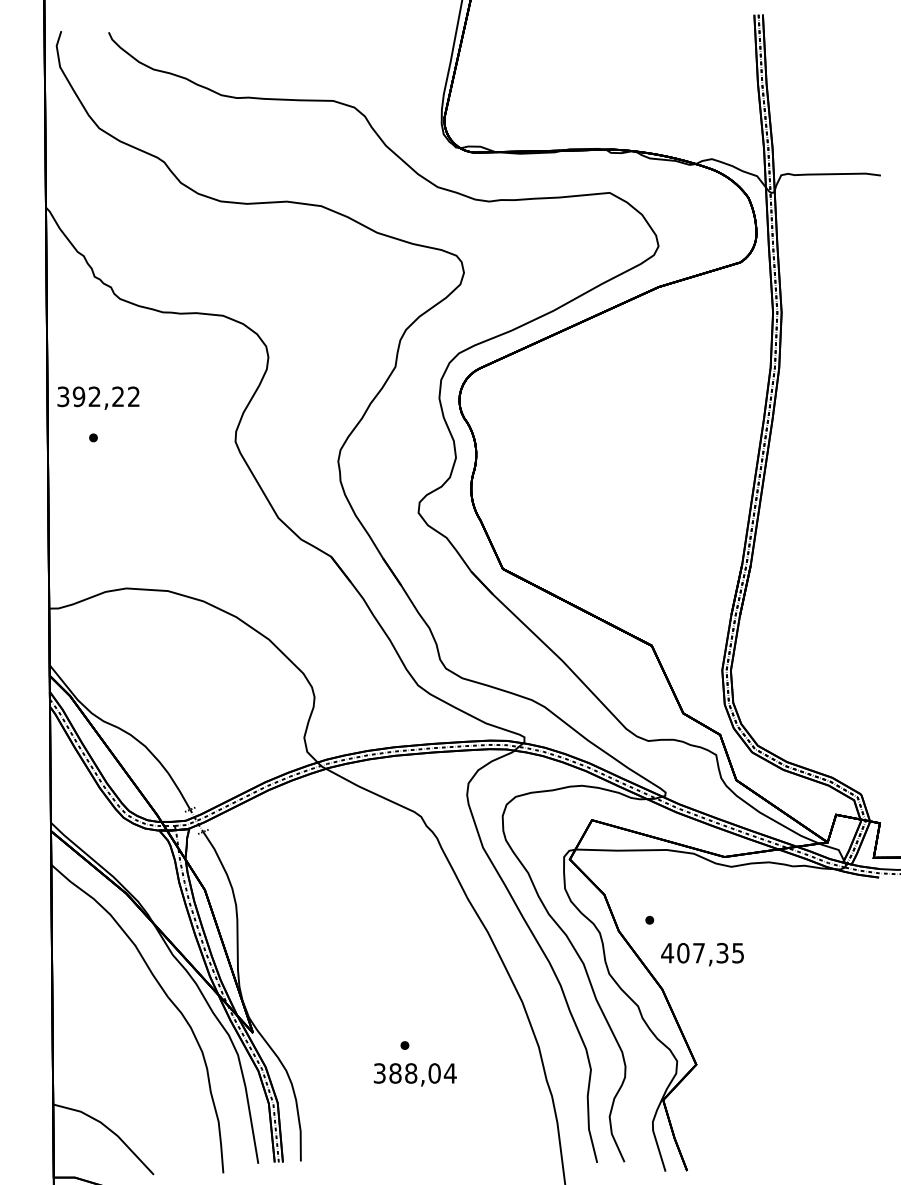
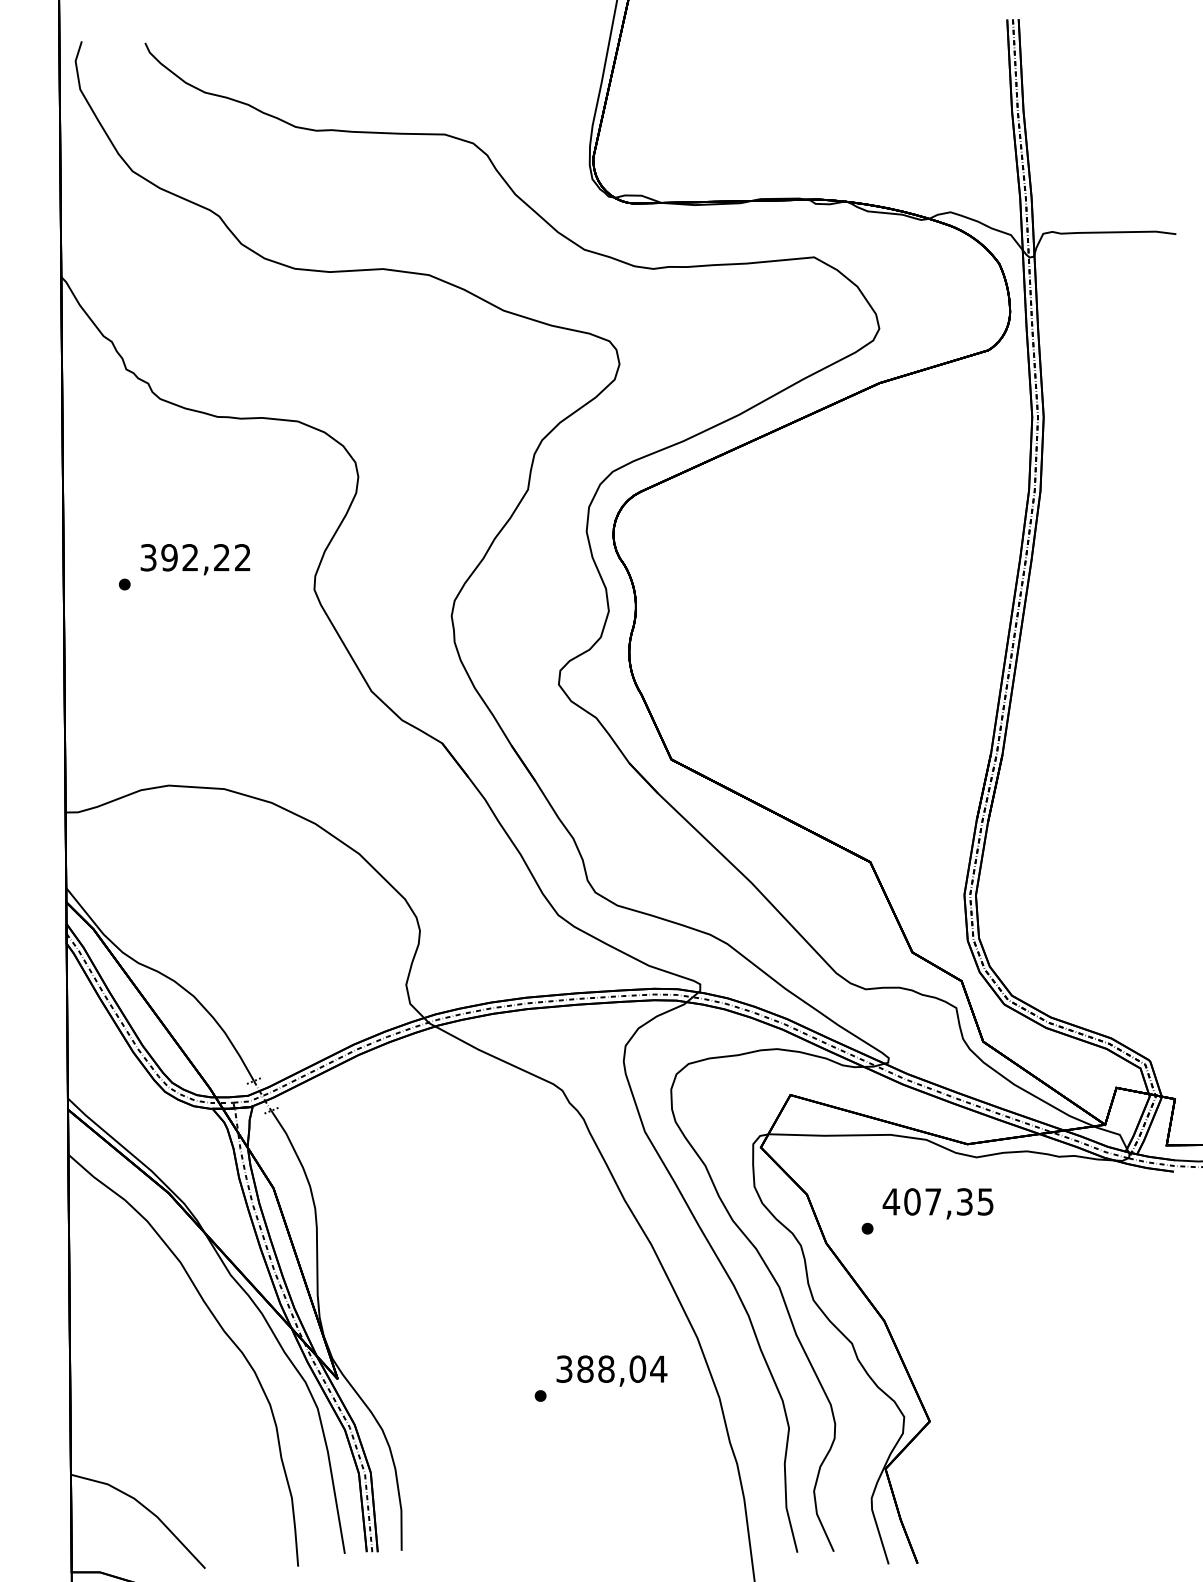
text: (98, 397) -> (195, 558), moved
text: (702, 954) -> (938, 1203), moved
text: (415, 1074) -> (612, 1370), moved

